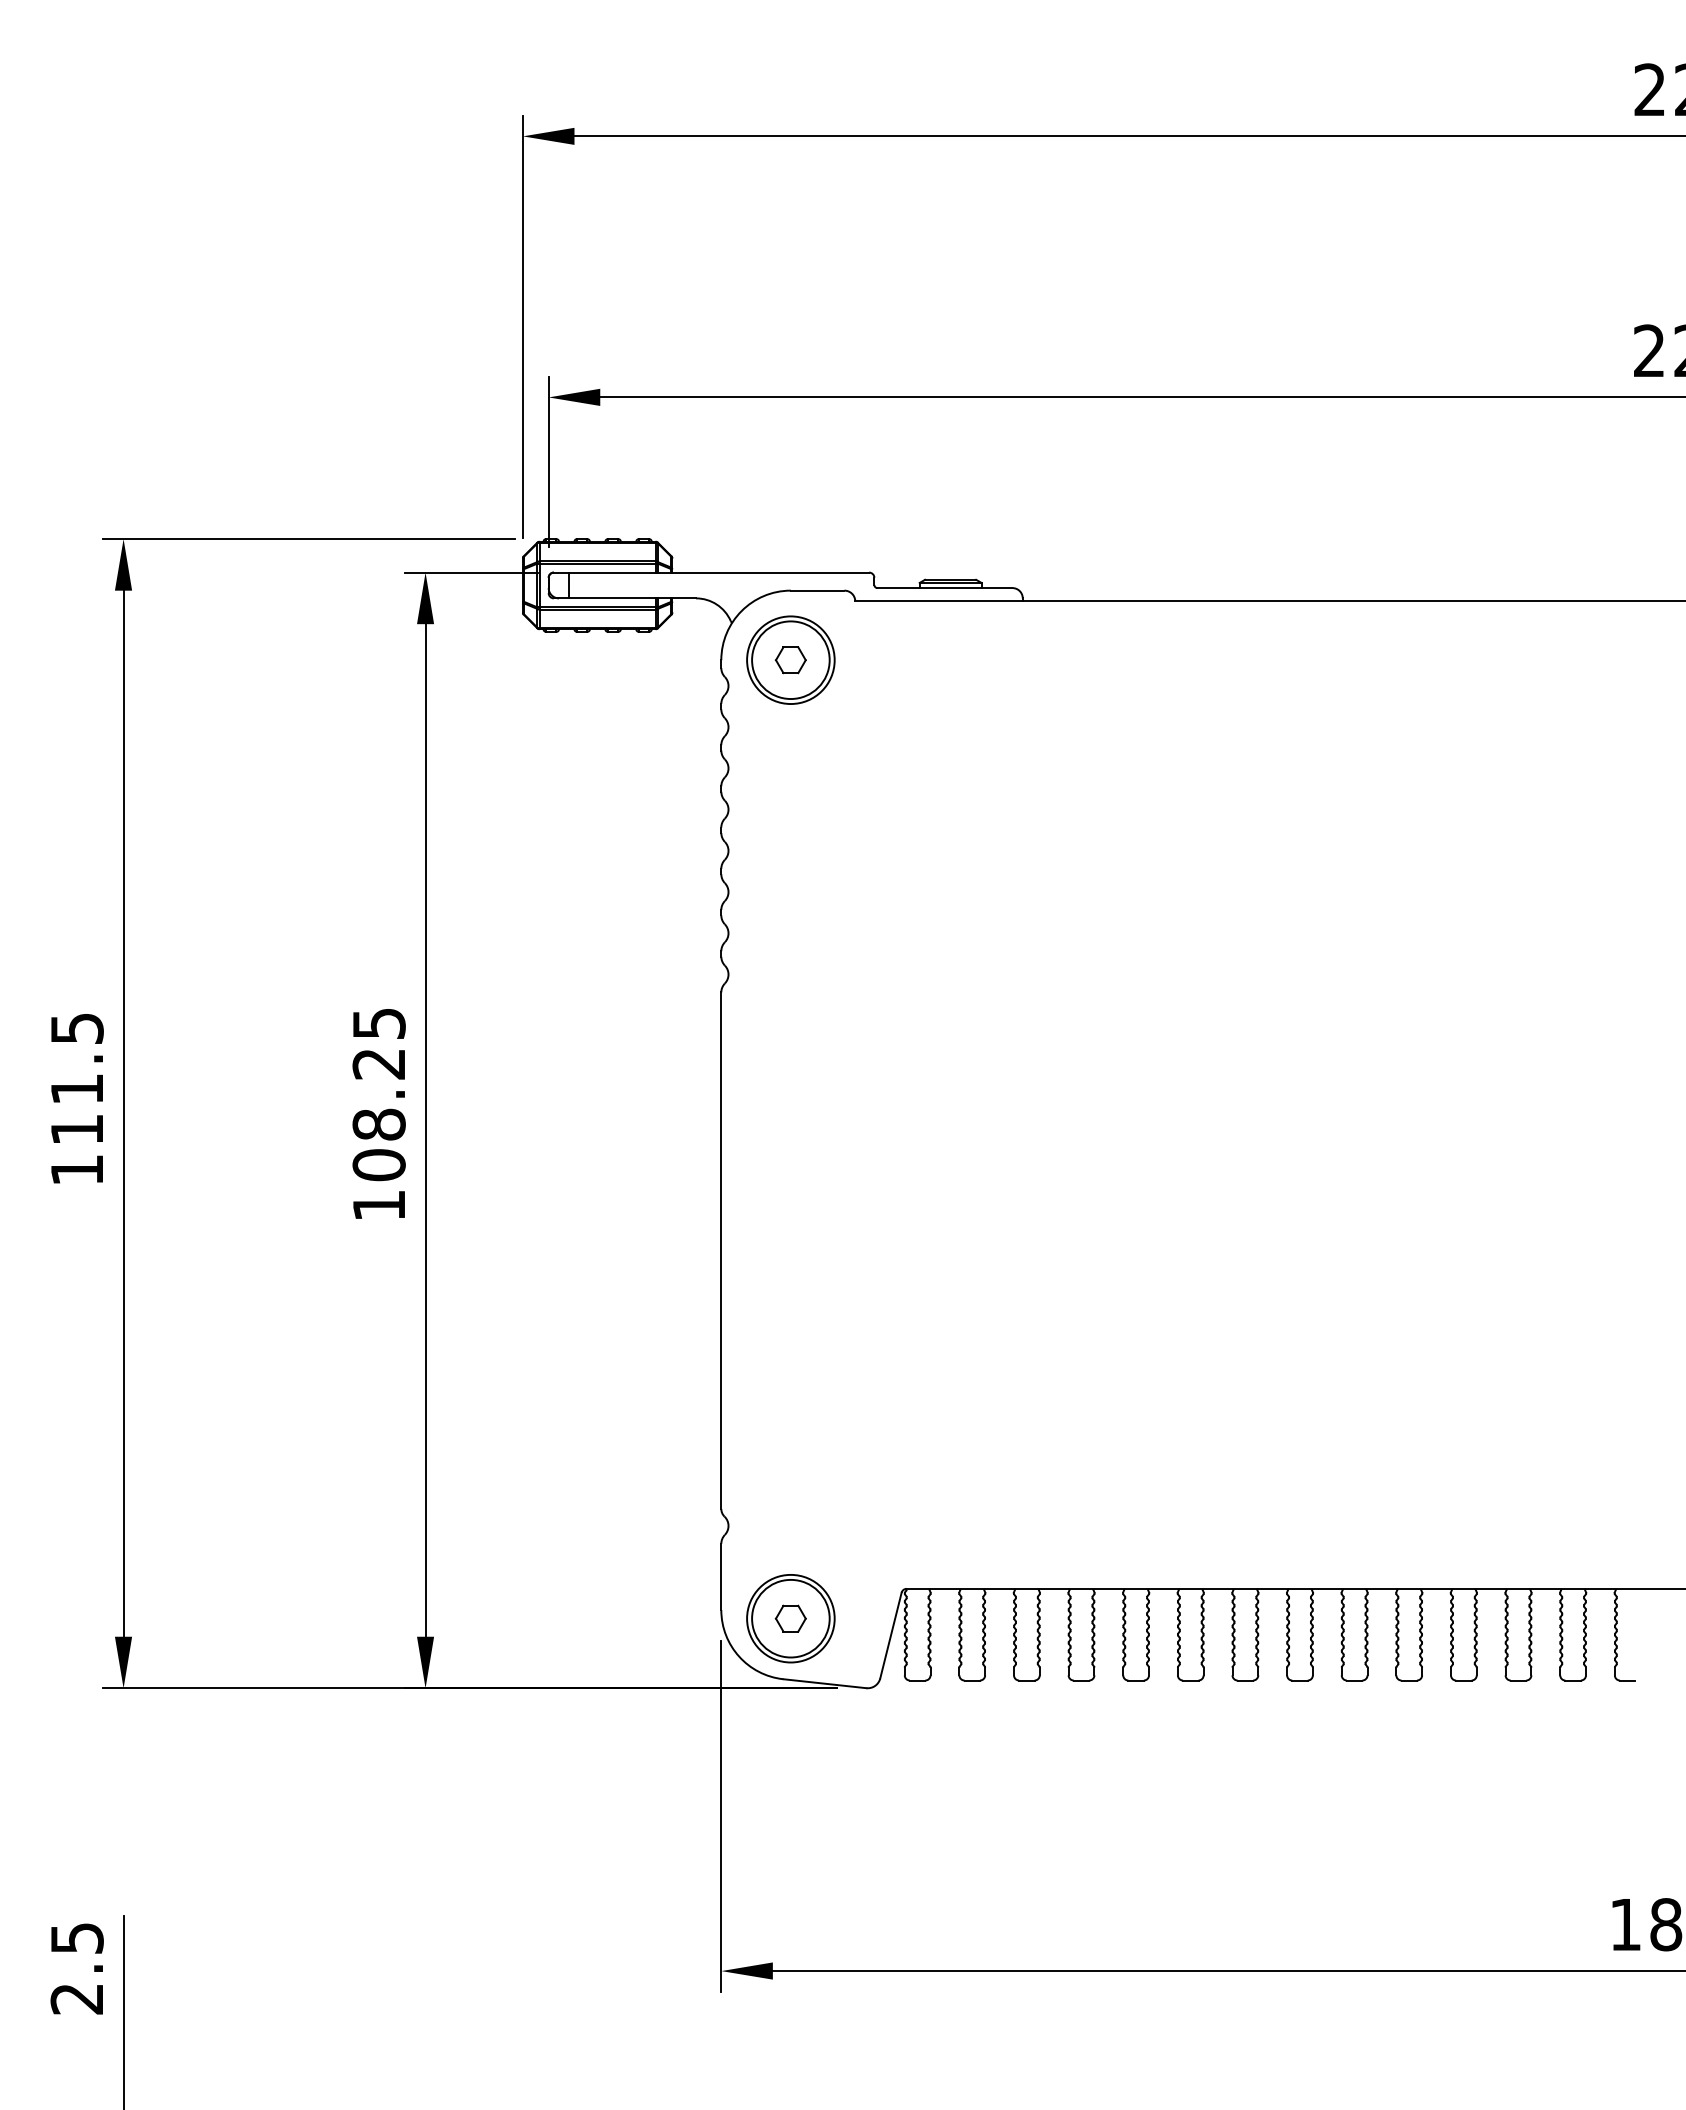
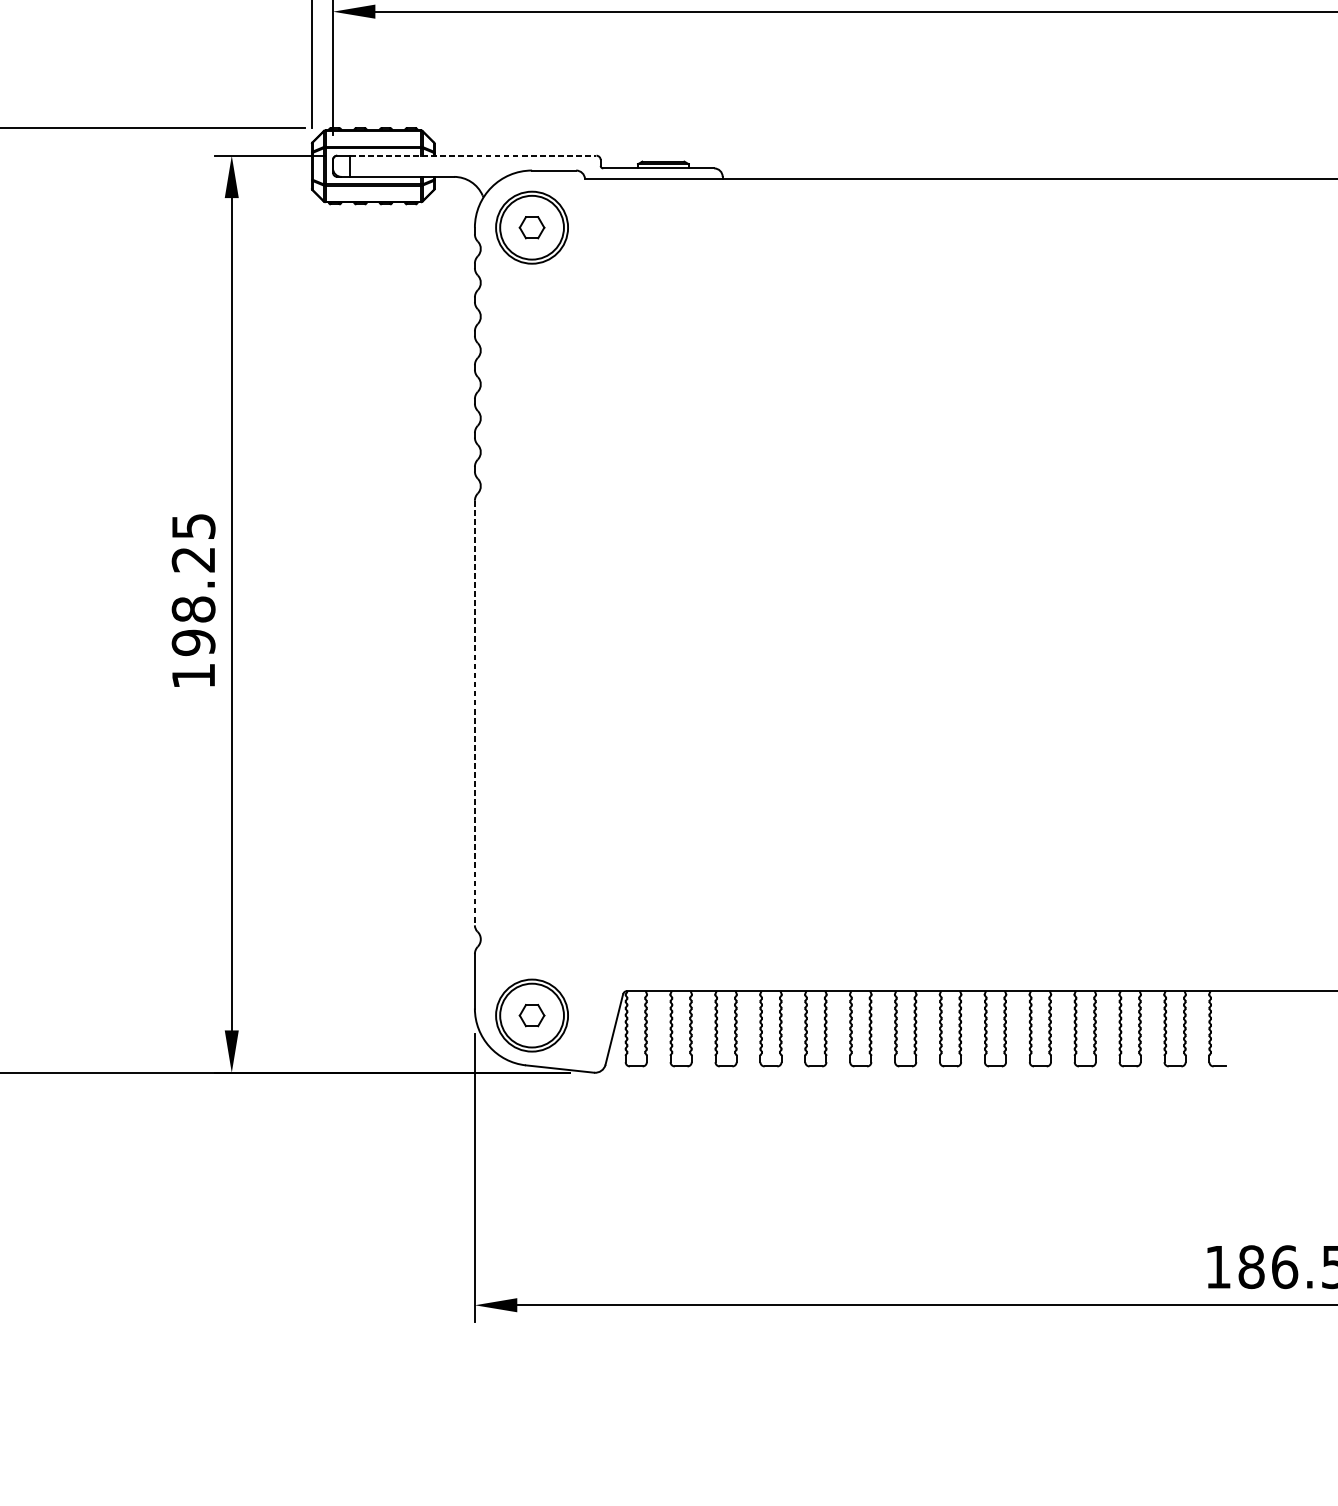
line: (719, 572) -> (473, 155), solid -> dashed
text: (378, 1165) -> (193, 643), 108.25 -> 198.25
line: (721, 1251) -> (475, 713), solid -> dashed

